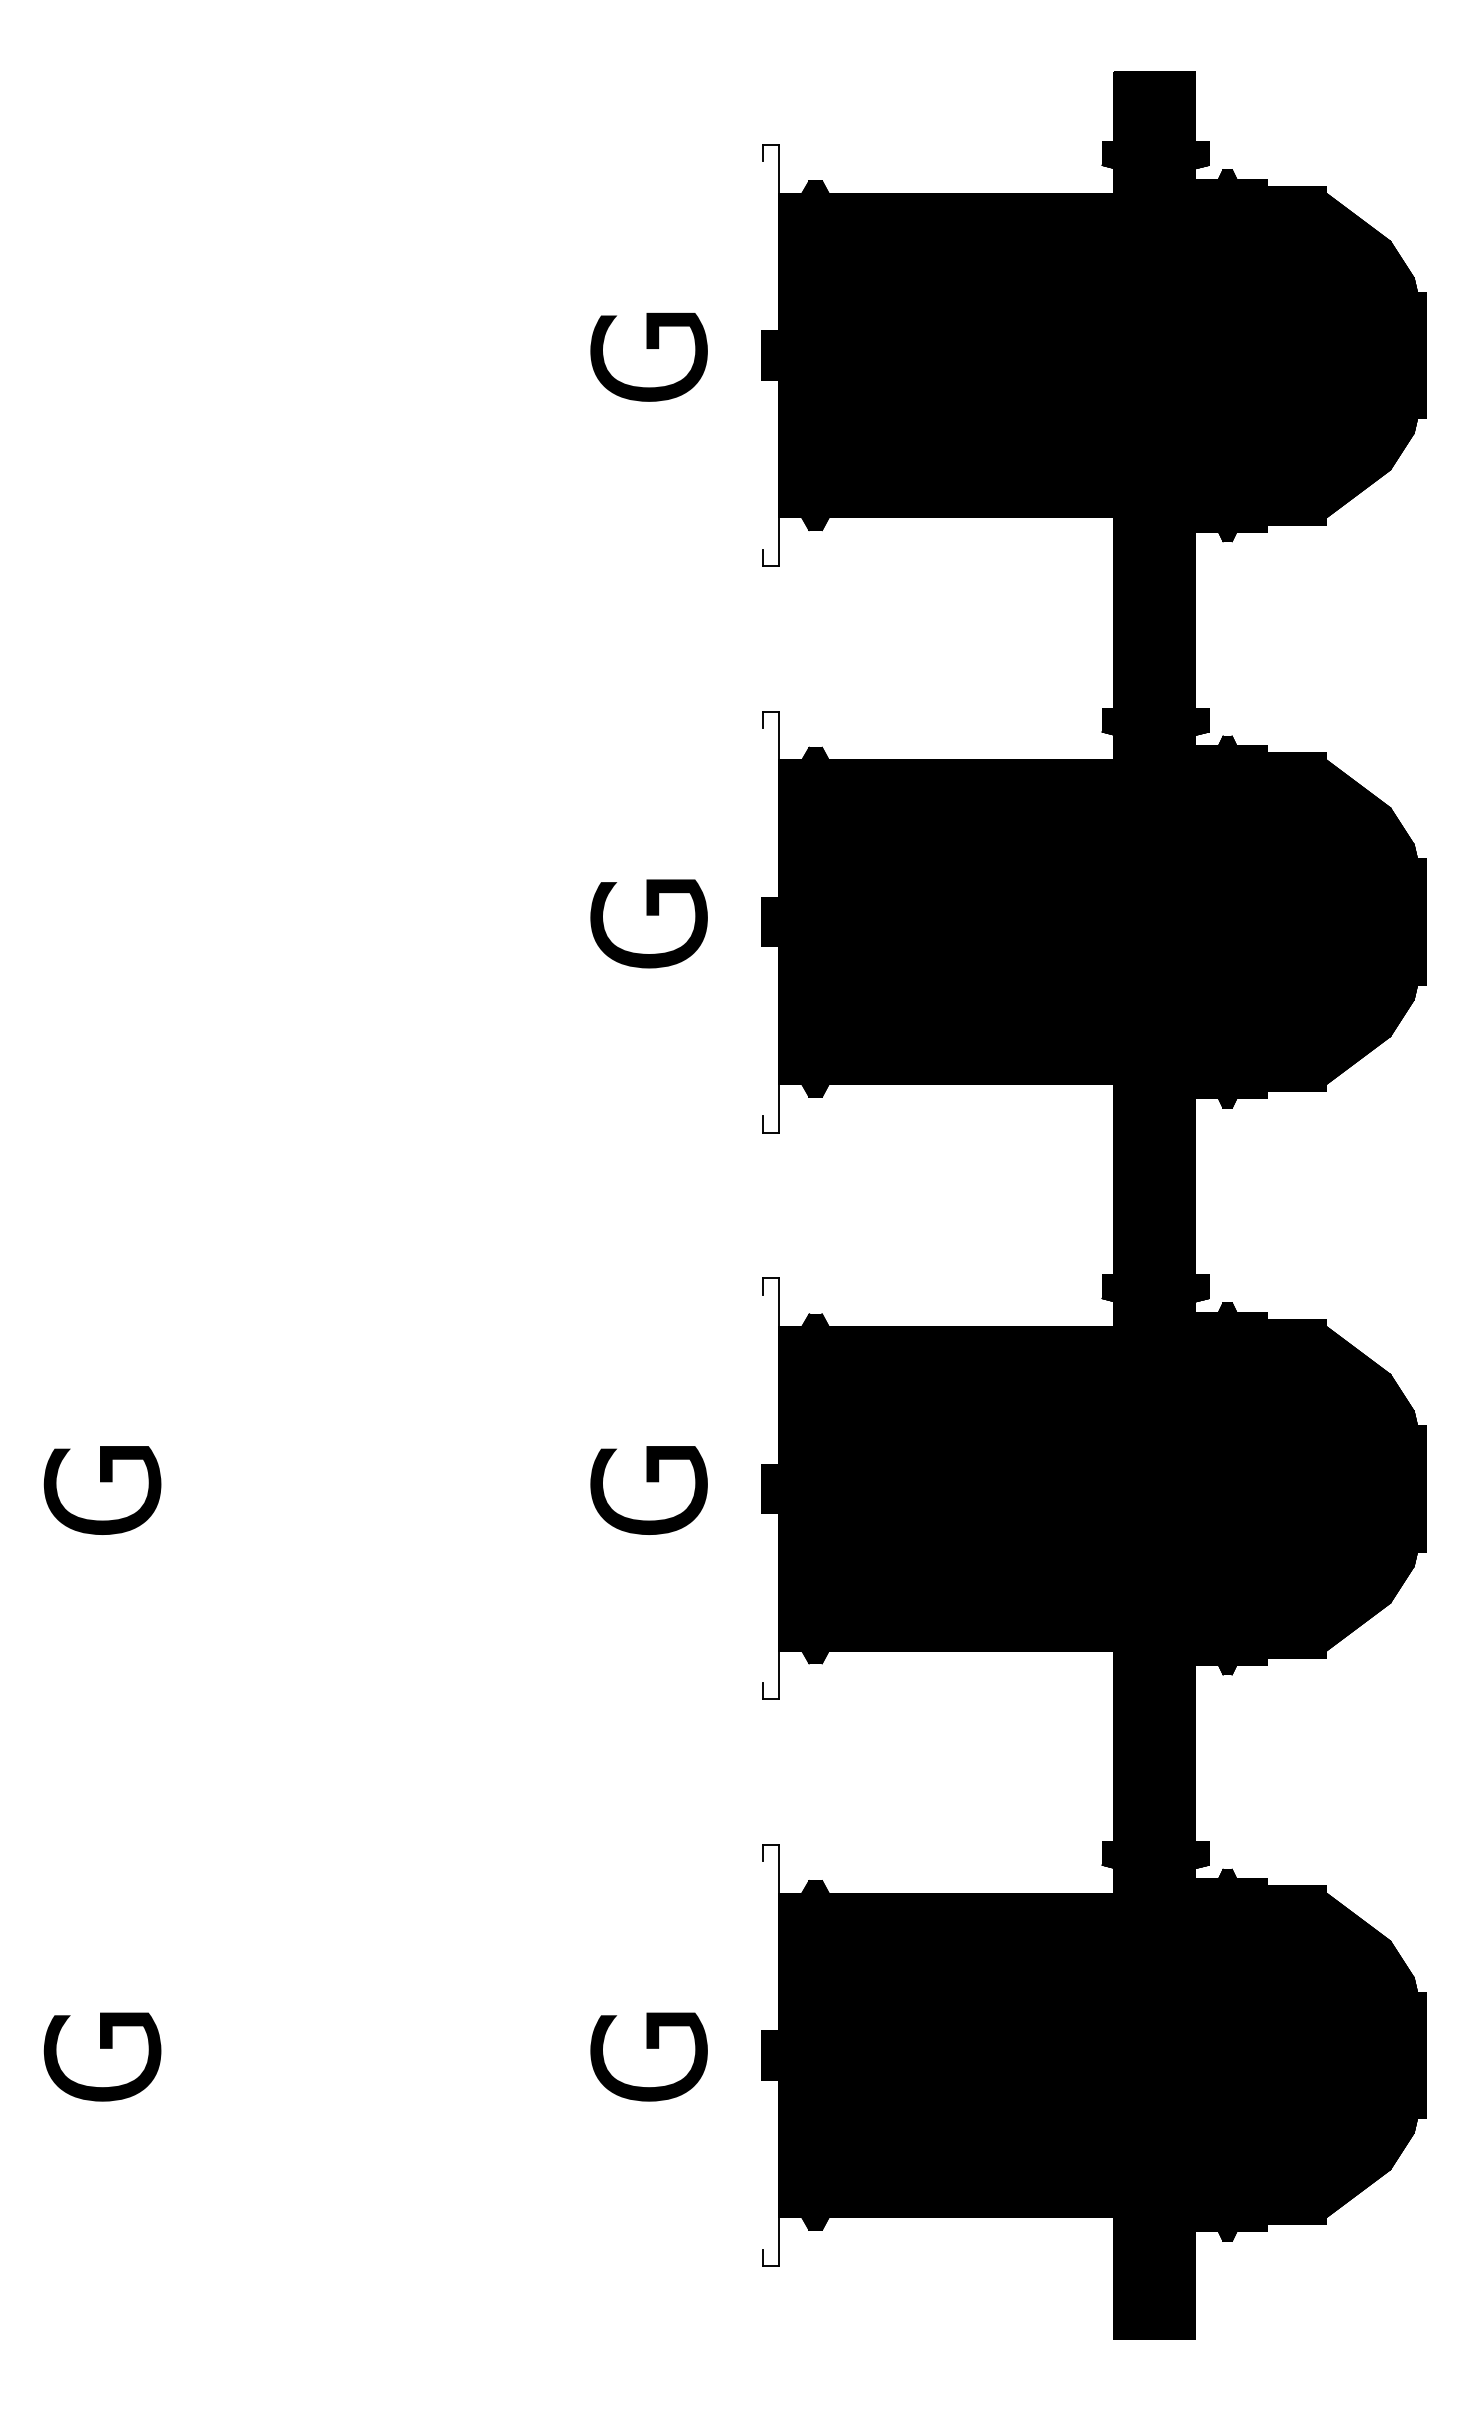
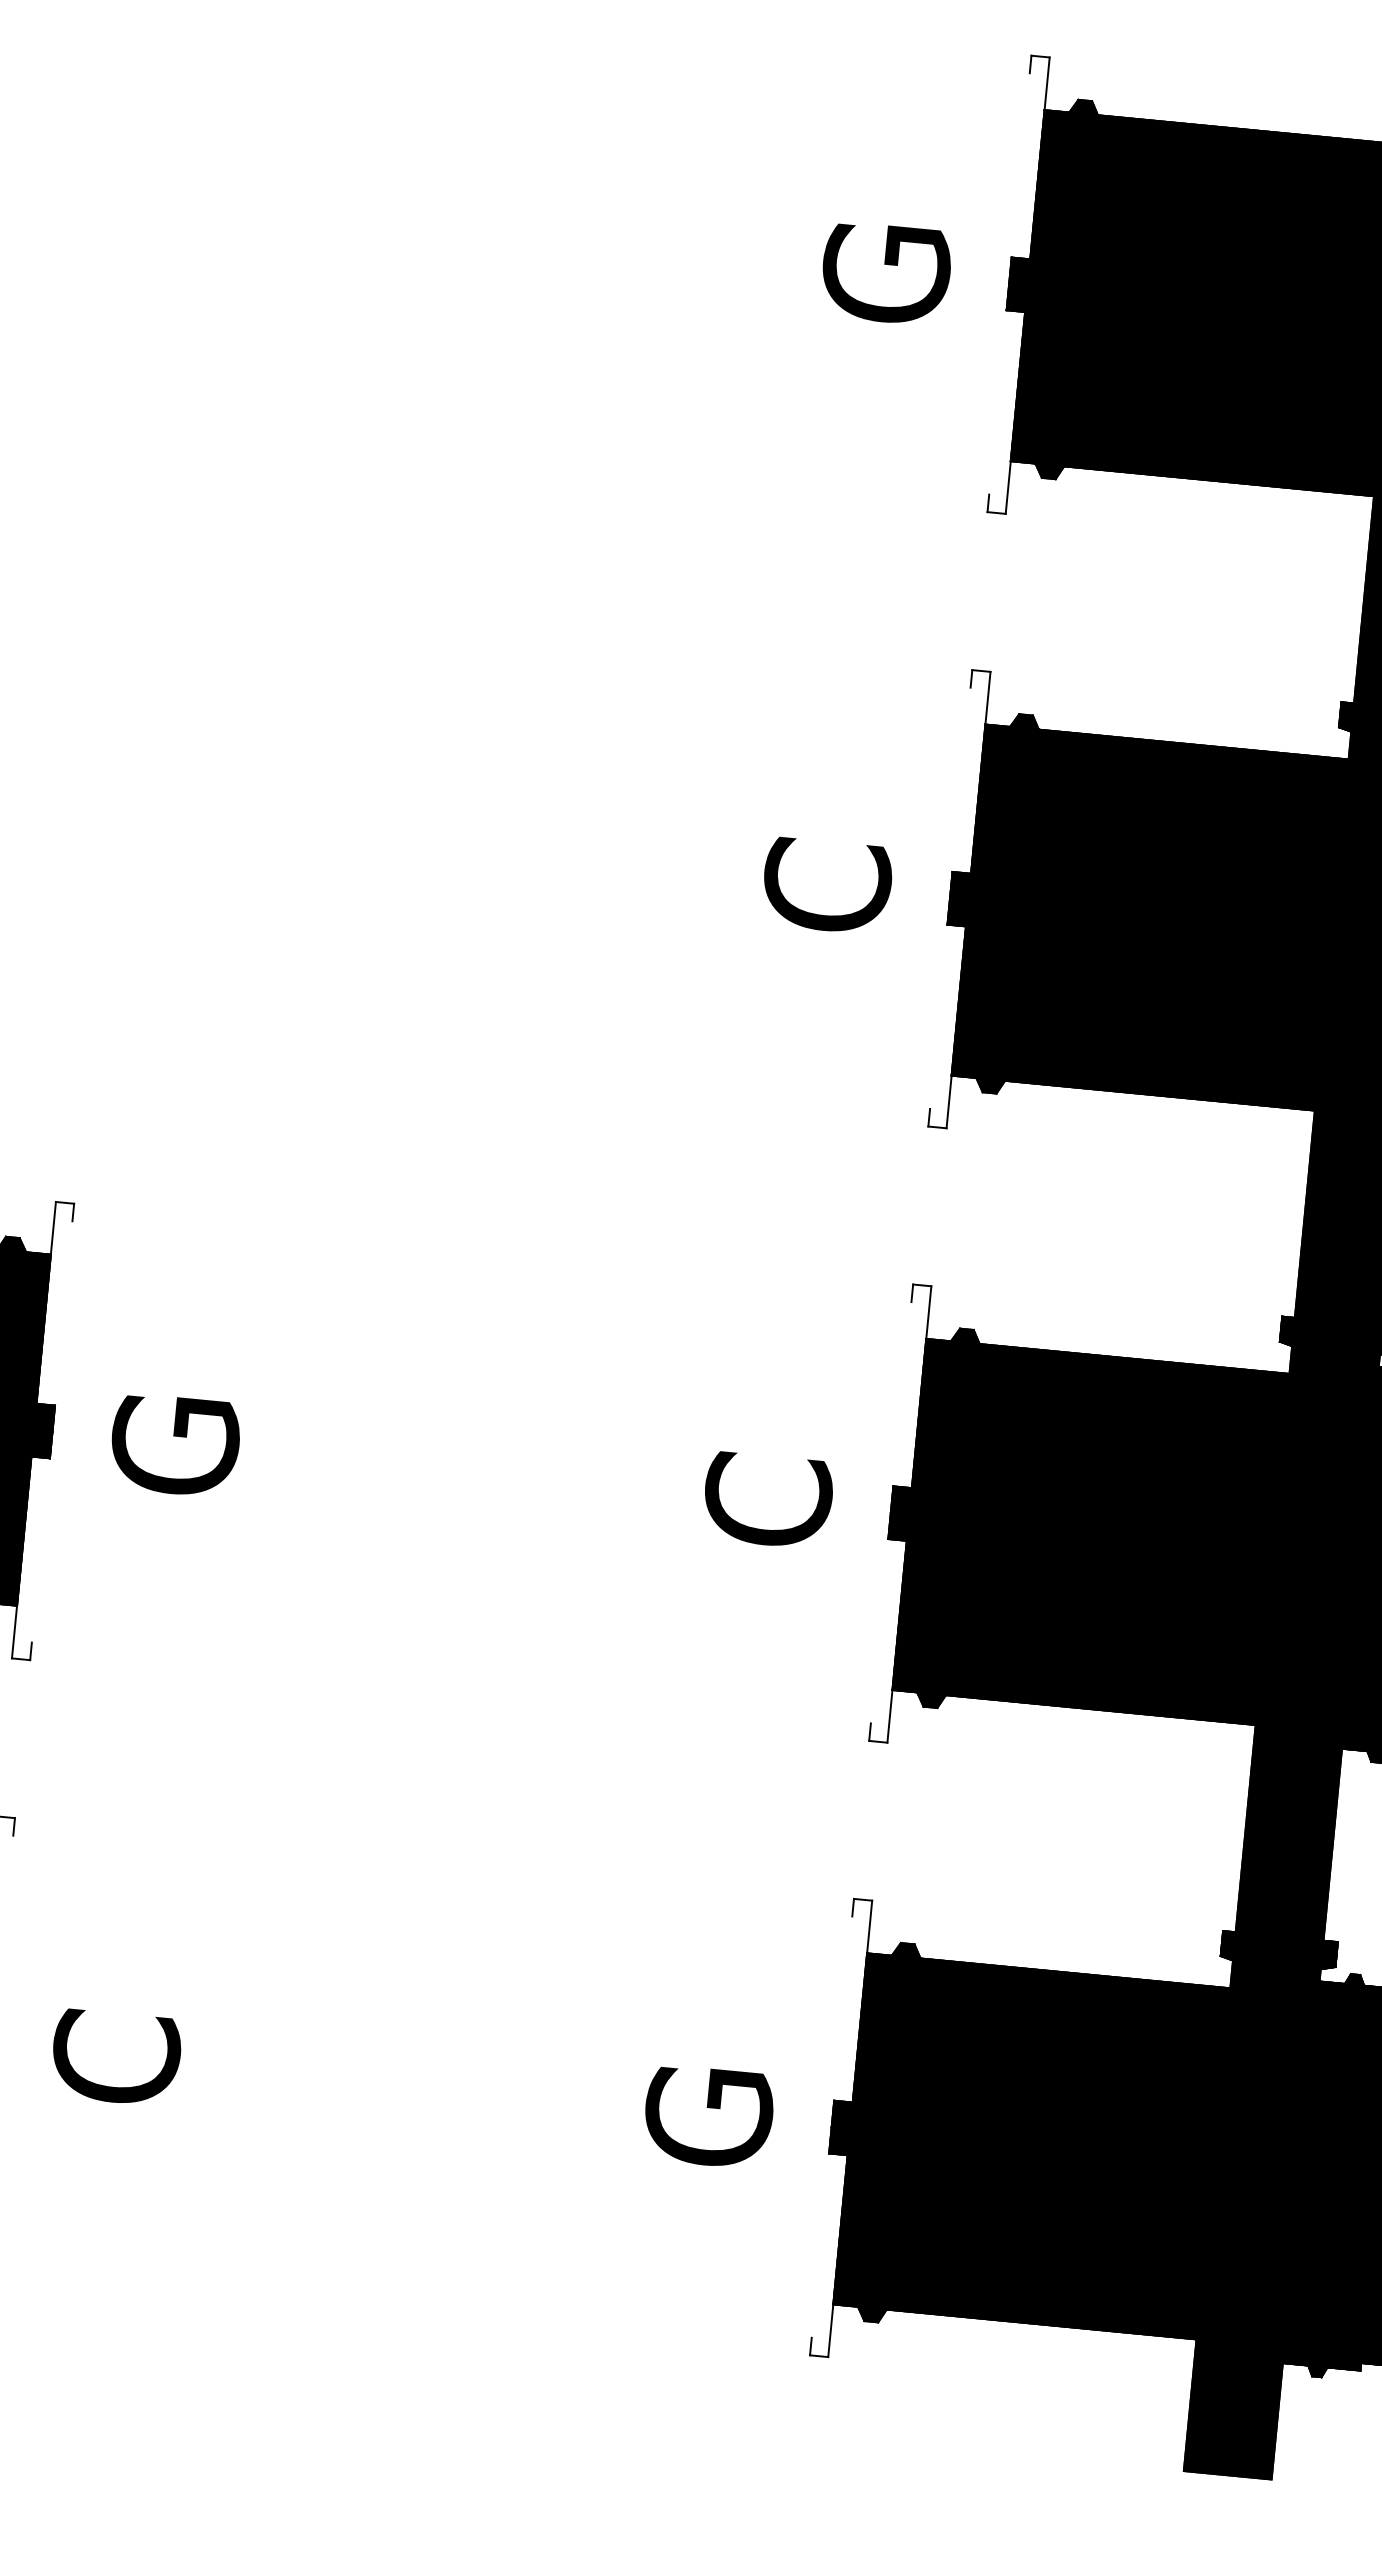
text: (648, 923) -> (826, 887), G -> C
text: (648, 1490) -> (767, 1502), G -> C
text: (102, 2056) -> (116, 2059), G -> C

